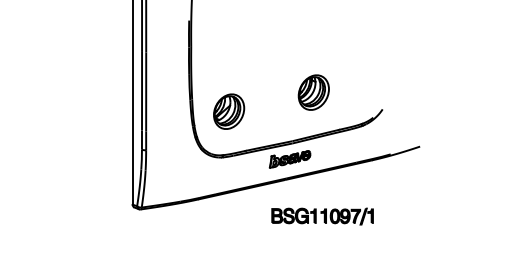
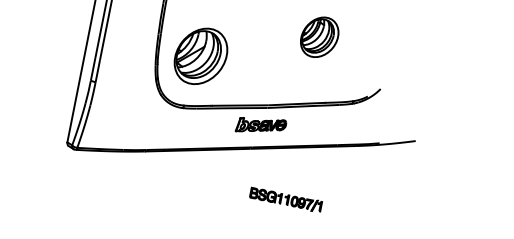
part: (313, 92) -> (319, 37), moved
part: (229, 111) -> (201, 56), size x1.4
part: (322, 216) -> (285, 199), size x0.6

